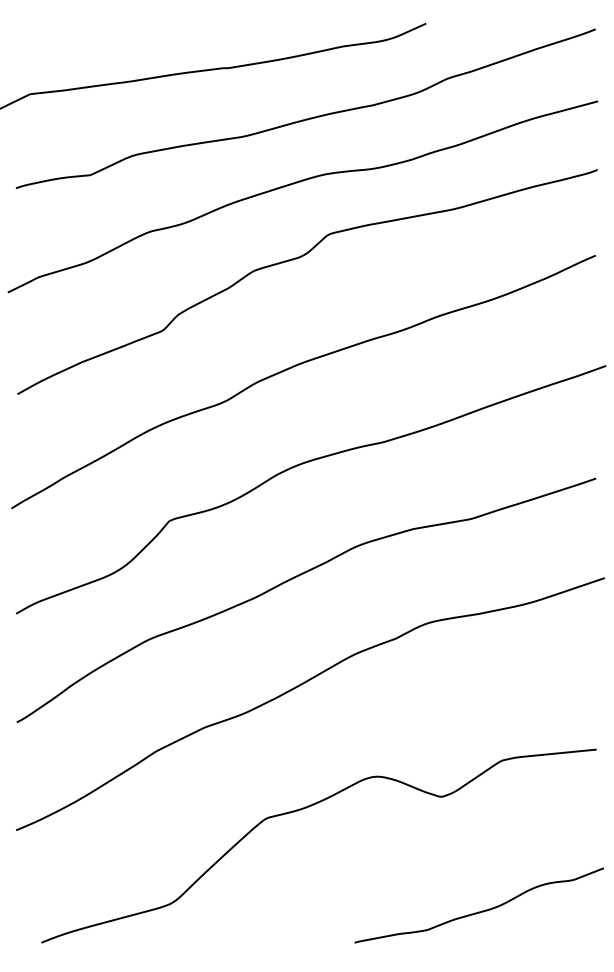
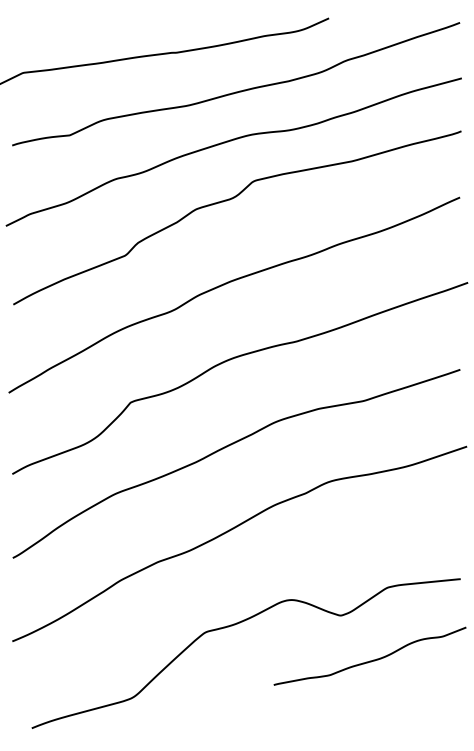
curve: (478, 911) -> (369, 660), moved

